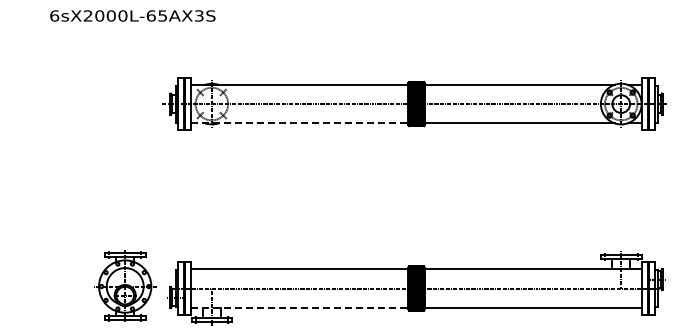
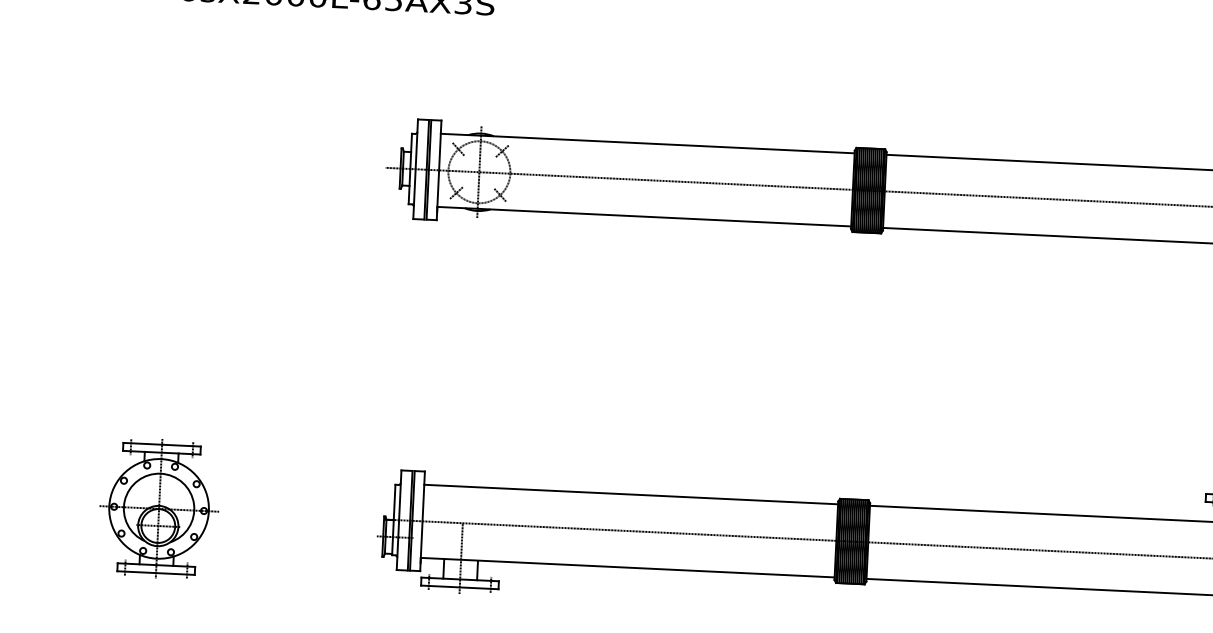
line: (299, 123) -> (644, 217), dashed -> solid
part: (125, 285) -> (159, 506), moved
line: (299, 307) -> (627, 567), dashed -> solid

